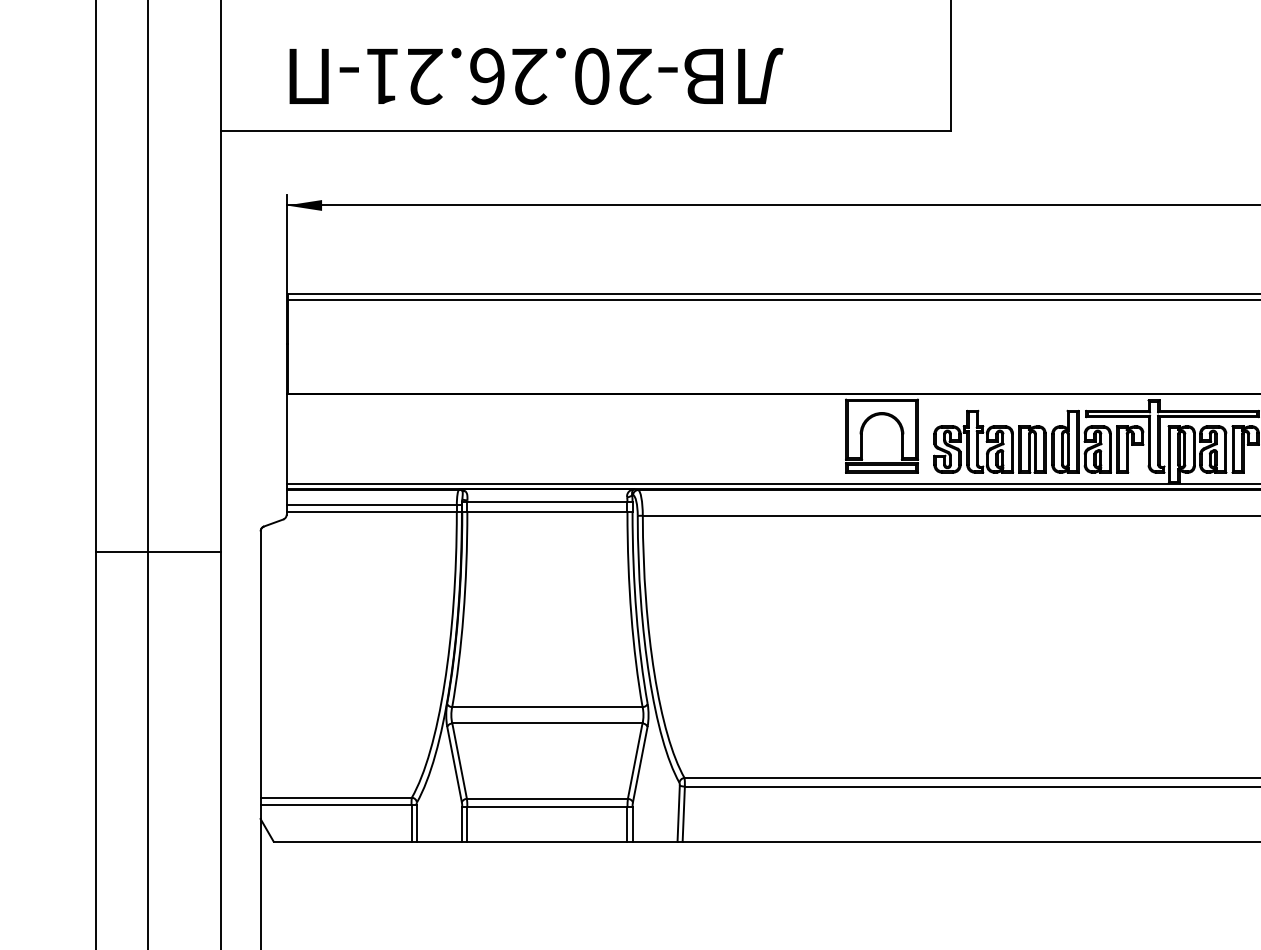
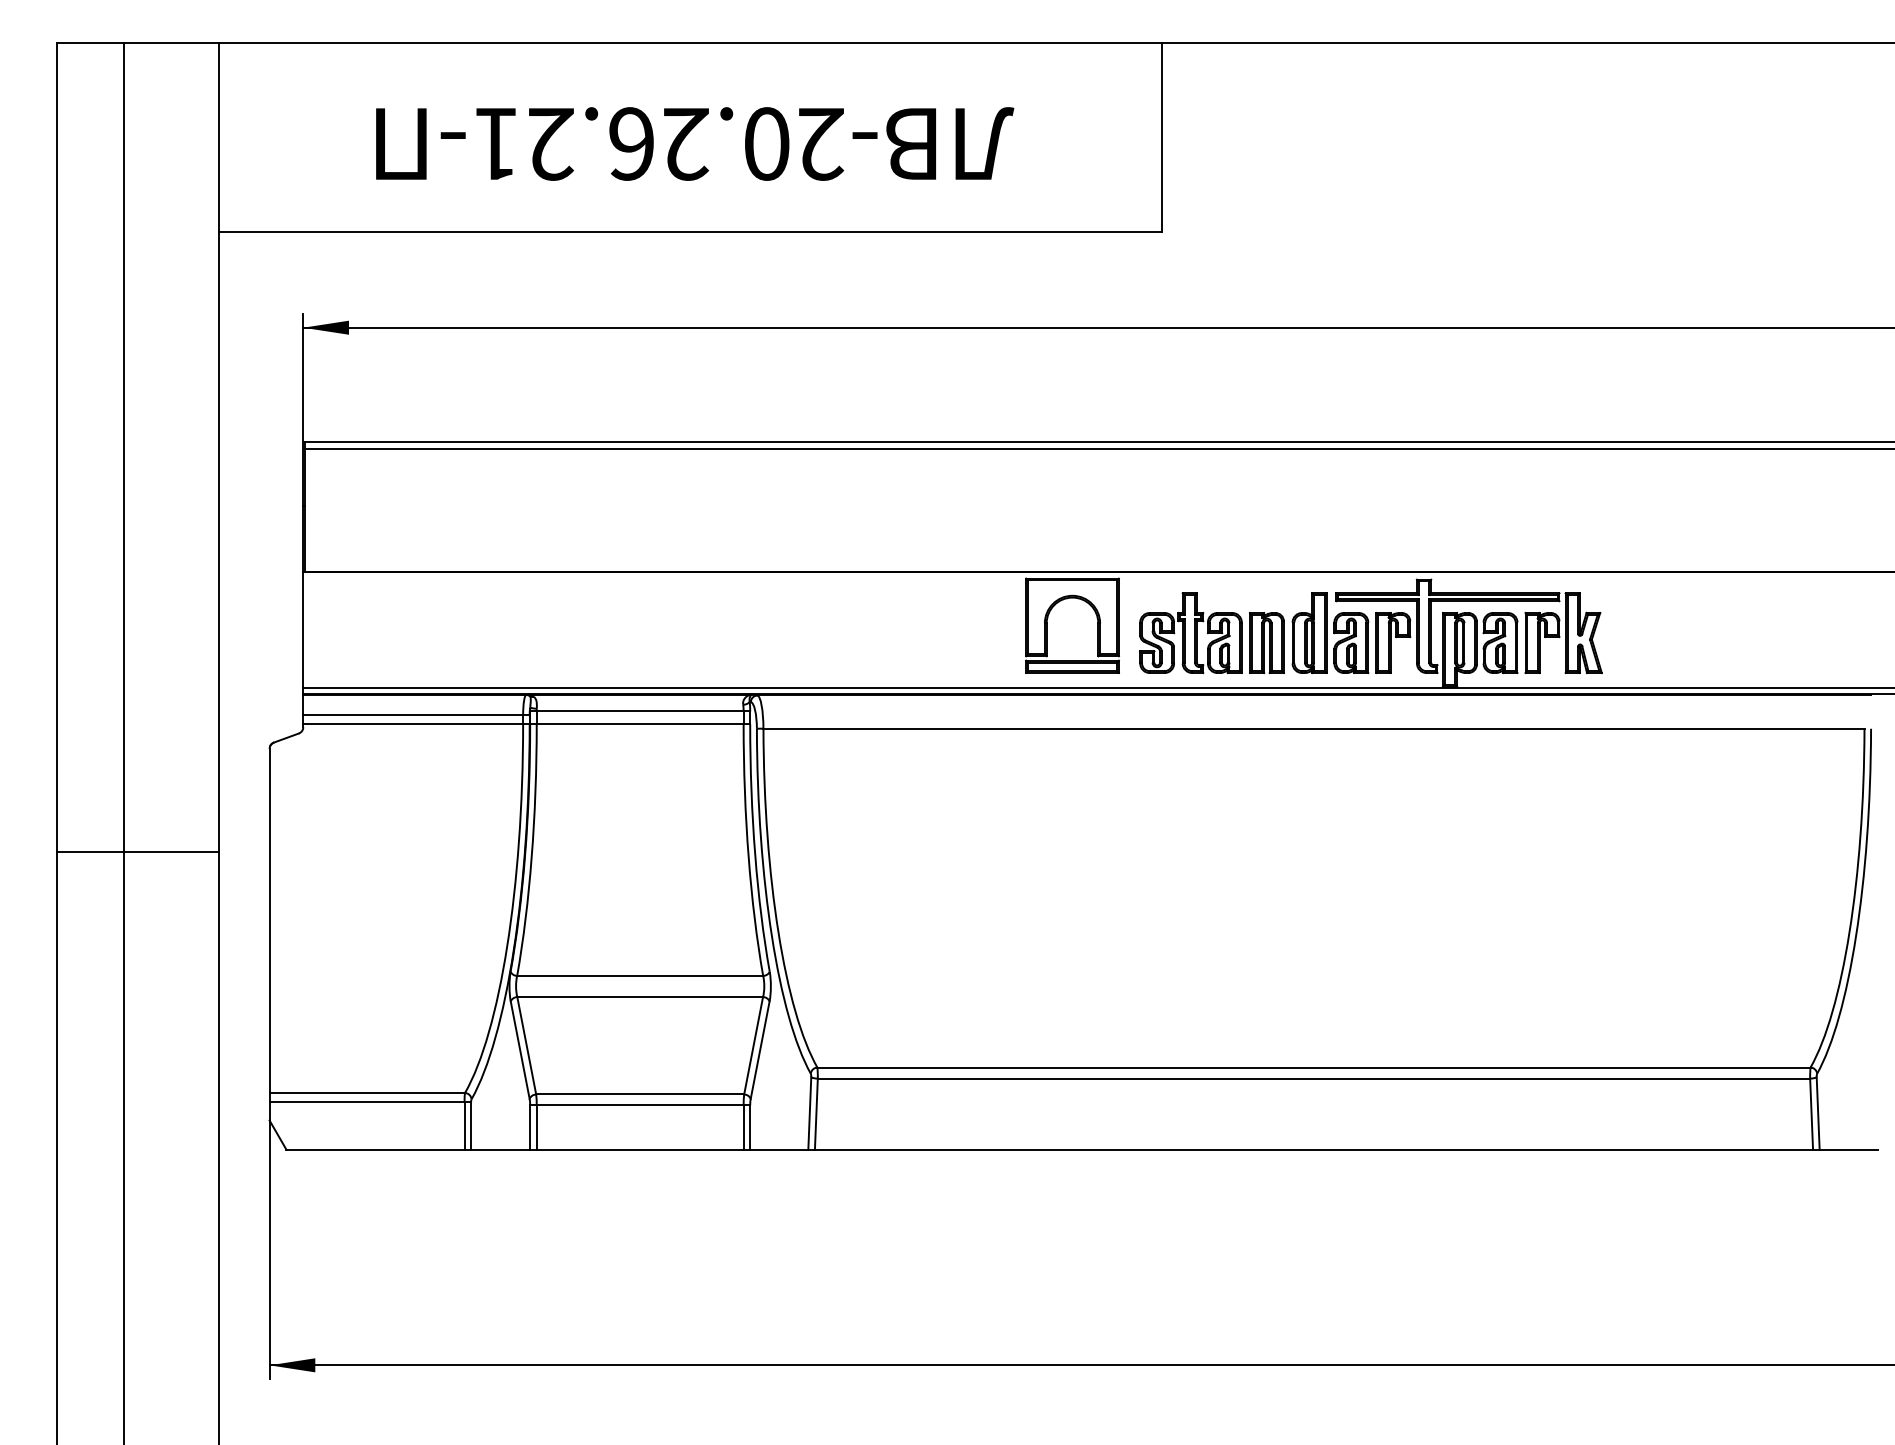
text: (536, 76) -> (695, 143), moved
line: (158, 551) -> (137, 851), moved

